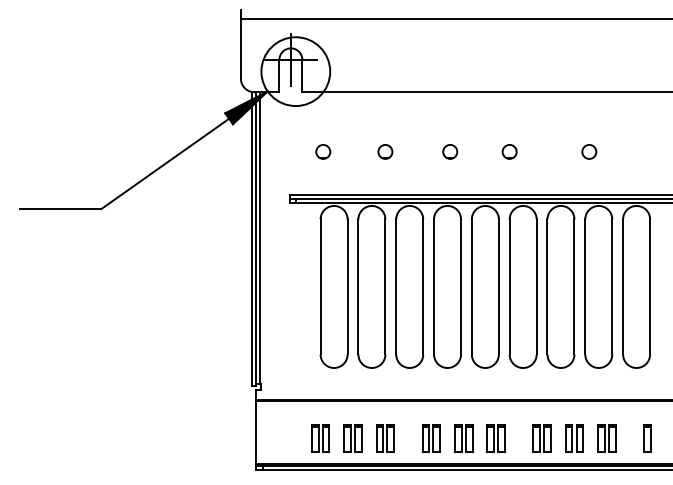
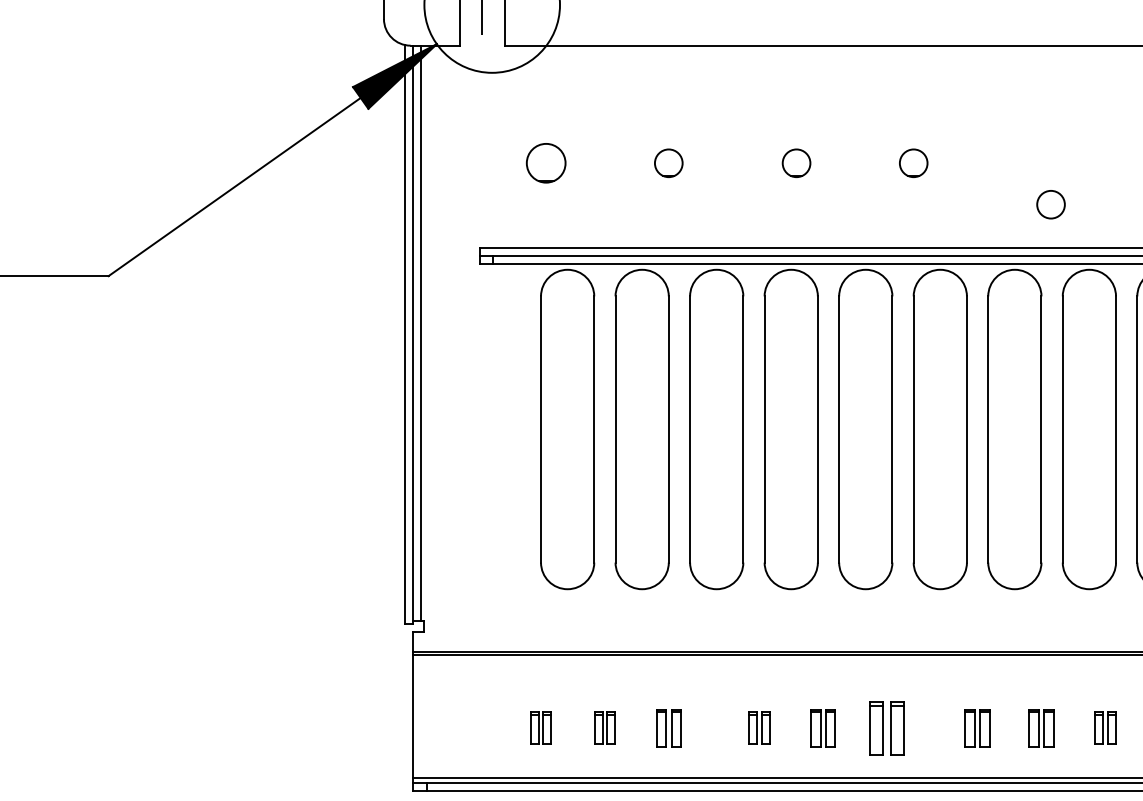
circle: (323, 151) -> (546, 162), size x1.4
circle: (589, 151) -> (1051, 203), moved
part: (320, 438) -> (540, 728), size x0.6
part: (352, 438) -> (603, 728), size x0.6
part: (385, 438) -> (668, 728), size x0.7
part: (431, 438) -> (759, 728), size x0.6
part: (463, 438) -> (822, 728), size x0.7
part: (541, 438) -> (976, 728), size x0.7
part: (574, 438) -> (1041, 728), size x0.7
part: (606, 438) -> (1104, 728), size x0.6

